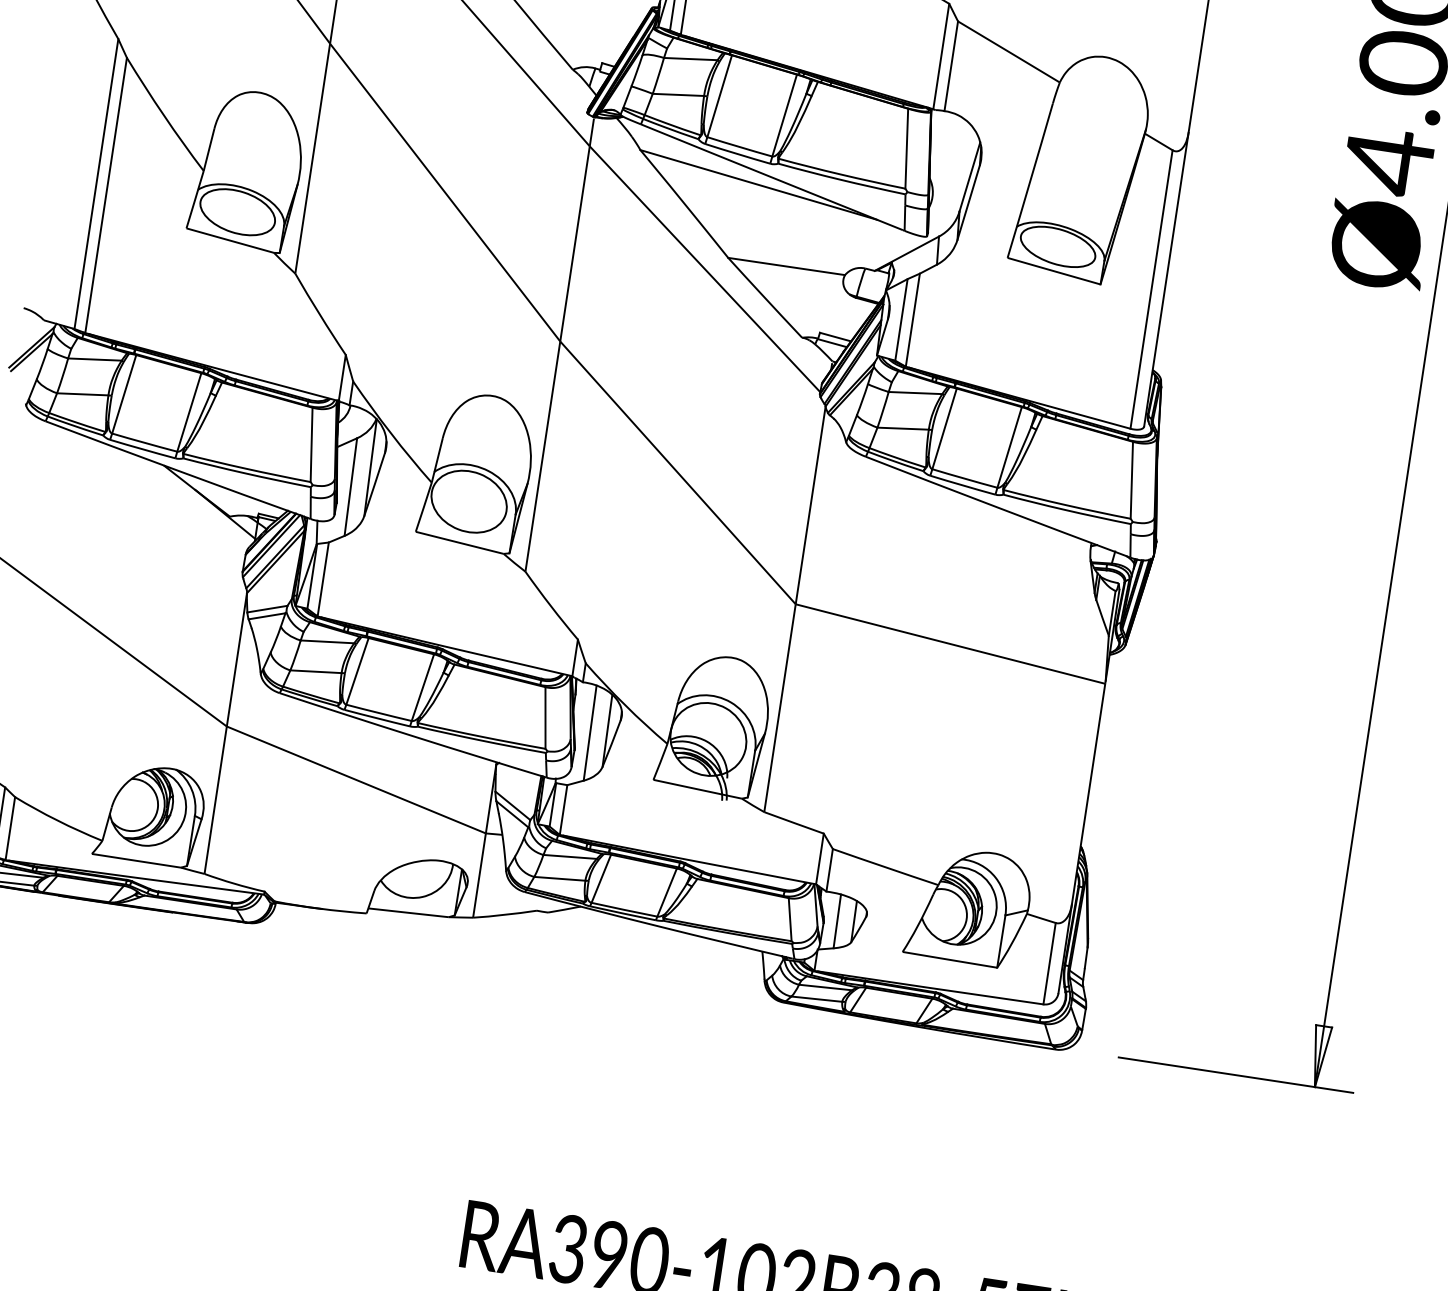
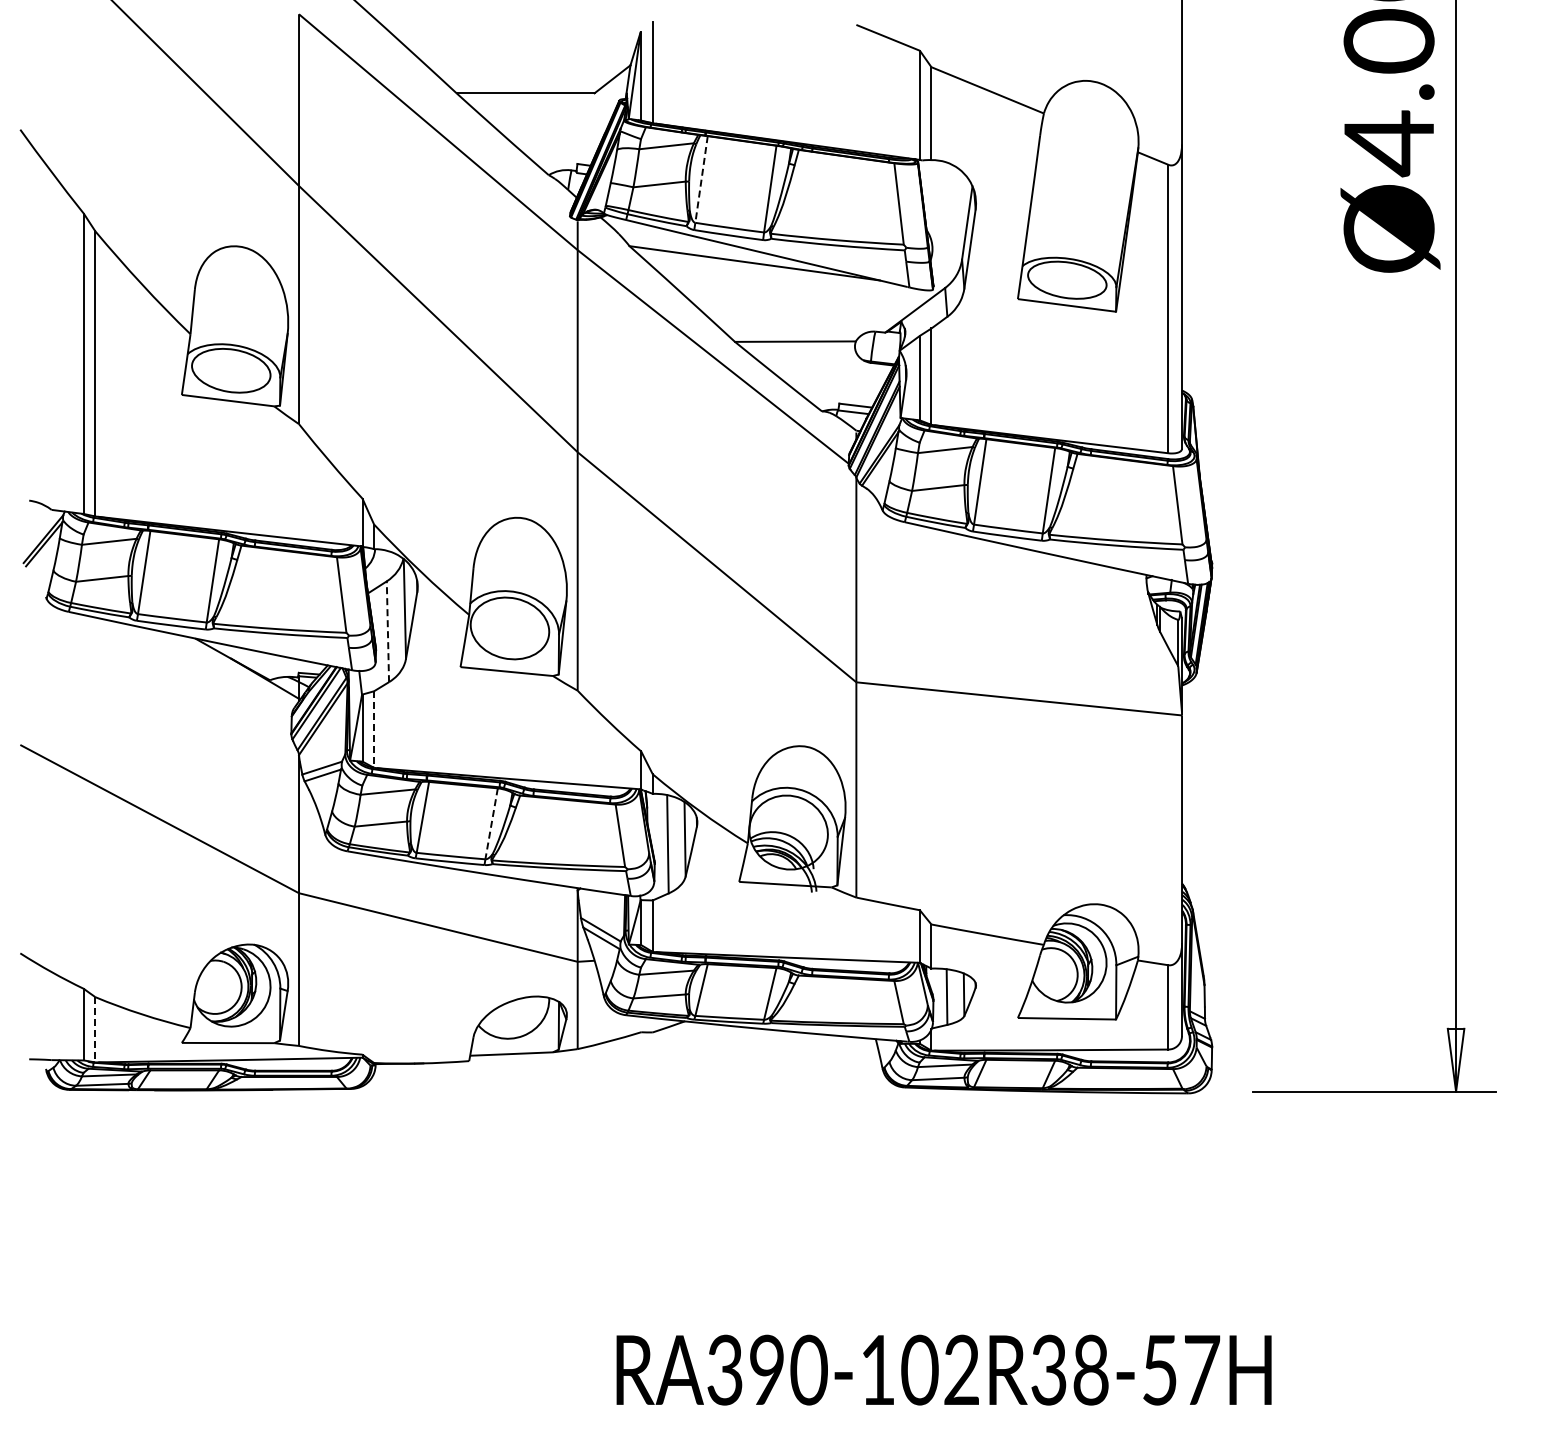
line: (719, 96) -> (701, 179), solid -> dashed
line: (350, 486) -> (387, 631), solid -> dashed
line: (323, 580) -> (374, 730), solid -> dashed
line: (422, 688) -> (491, 824), solid -> dashed
line: (10, 828) -> (95, 1029), solid -> dashed

